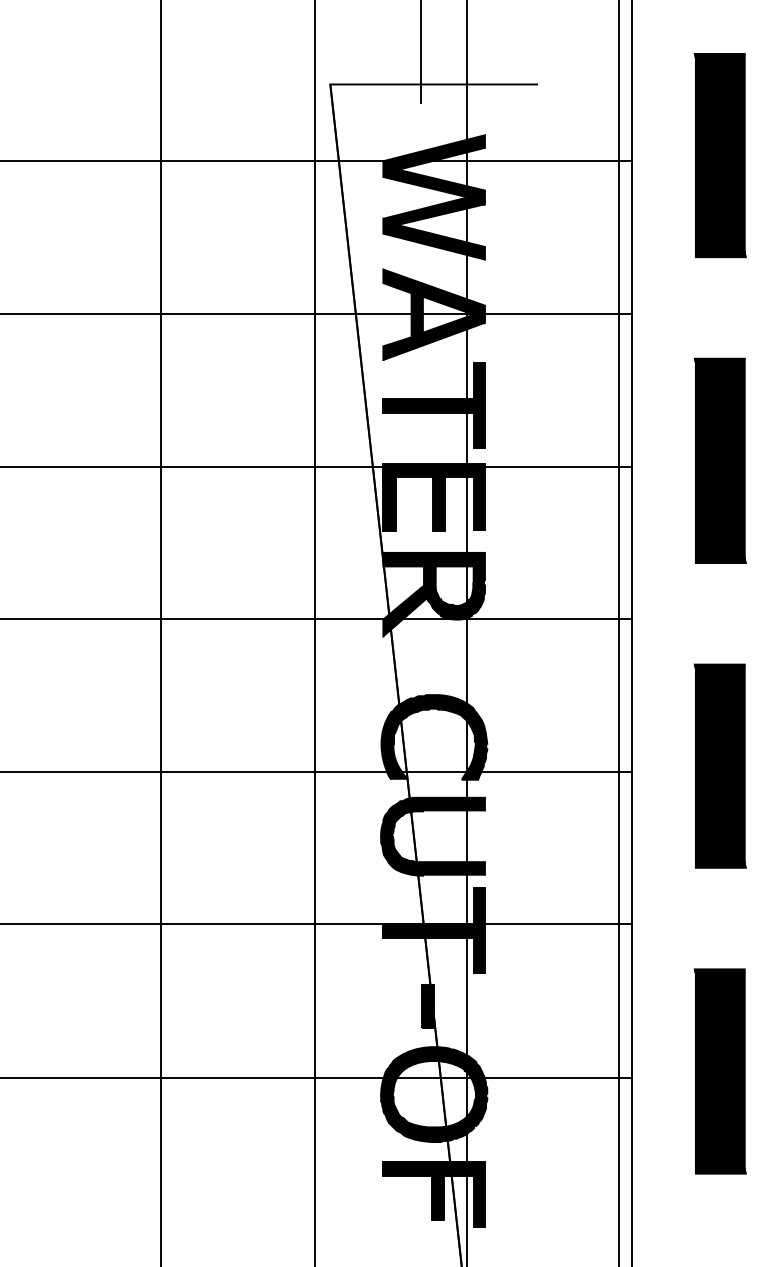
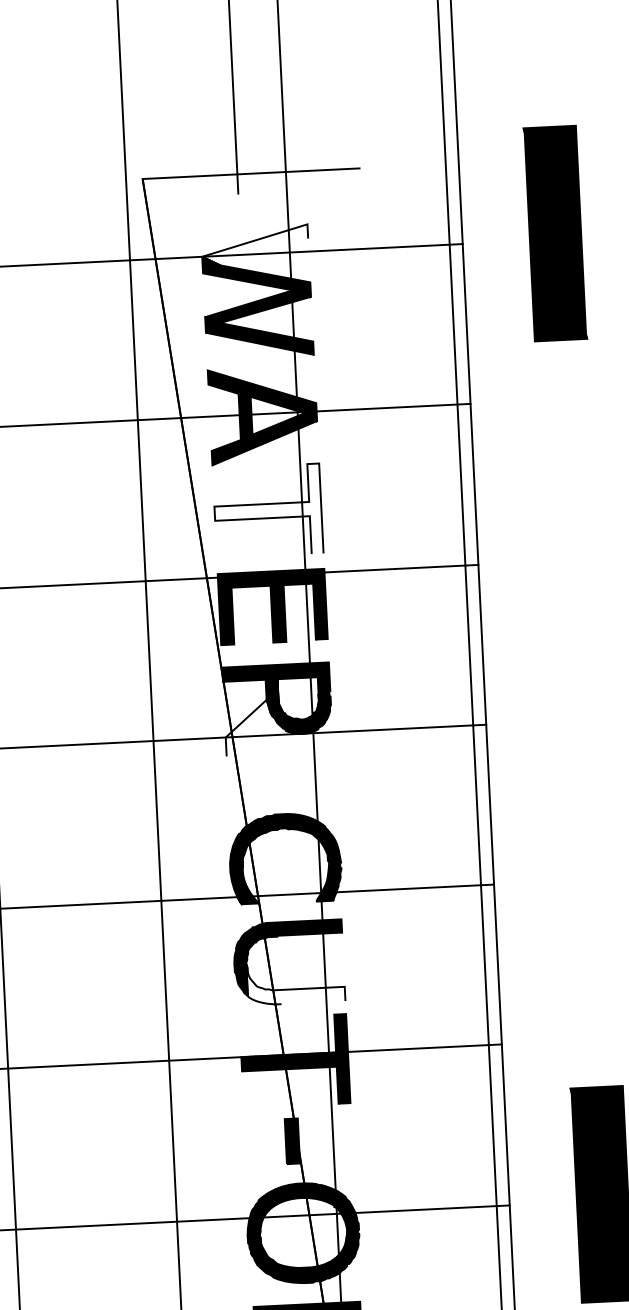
fill: (433, 152) -> (254, 245), removed
fill: (433, 406) -> (267, 511), removed
part: (719, 460) -> (570, 553), removed
fill: (405, 611) -> (248, 727), removed
part: (720, 765) -> (586, 873), removed
fill: (438, 855) -> (295, 982), removed

